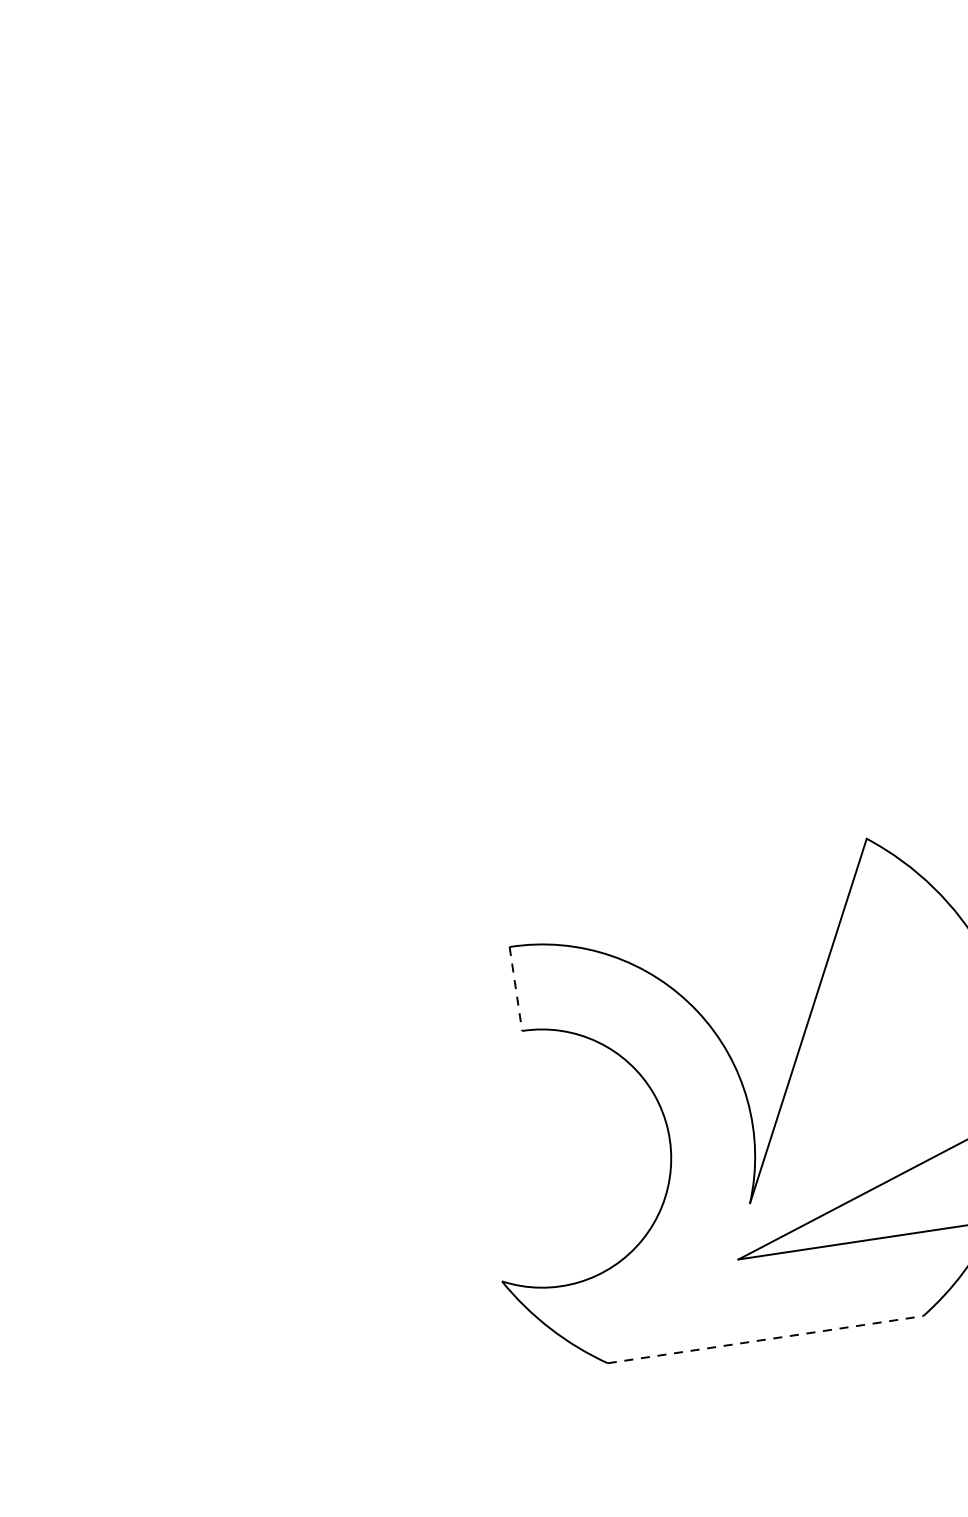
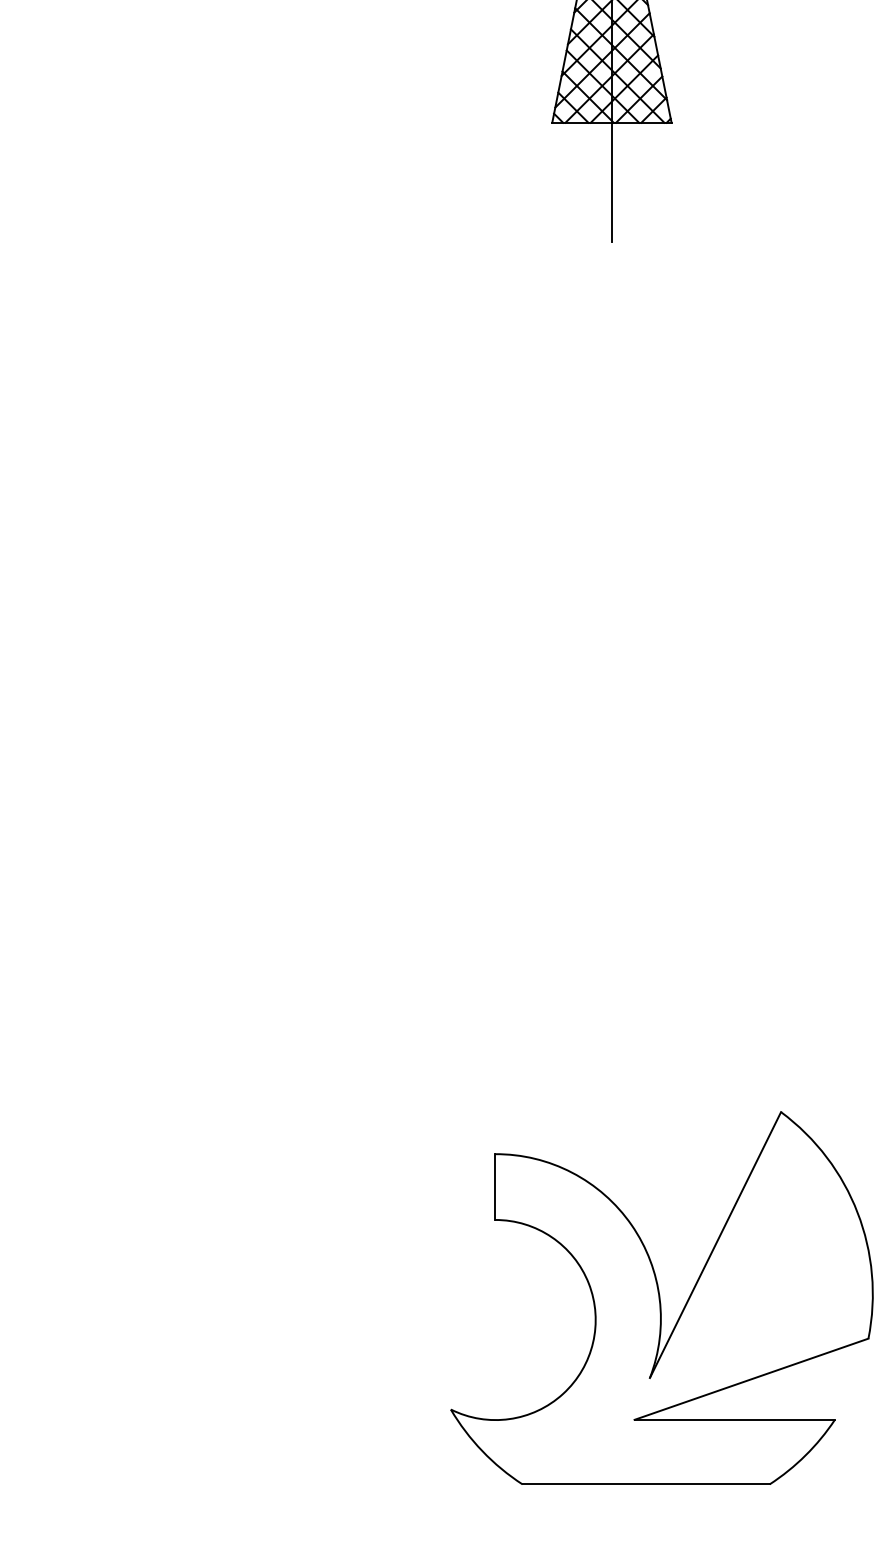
line: (516, 989) -> (495, 1187), dashed -> solid
line: (766, 1339) -> (646, 1484), dashed -> solid

